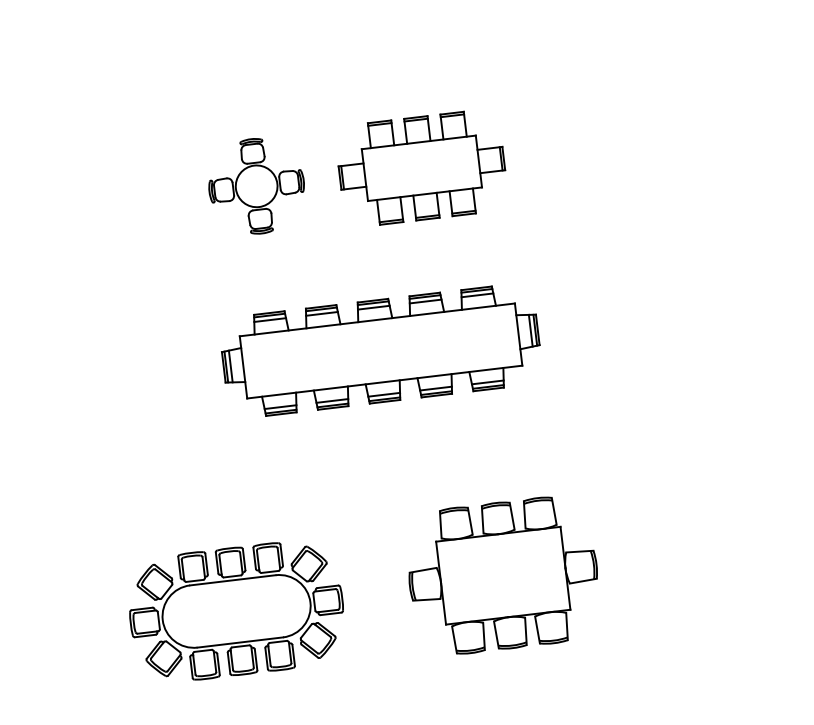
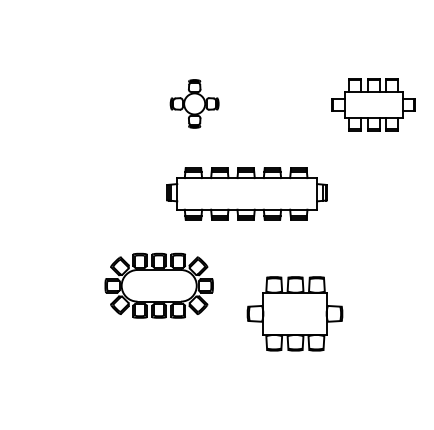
part: (421, 167) -> (373, 104), moved
part: (235, 610) -> (158, 285), moved

